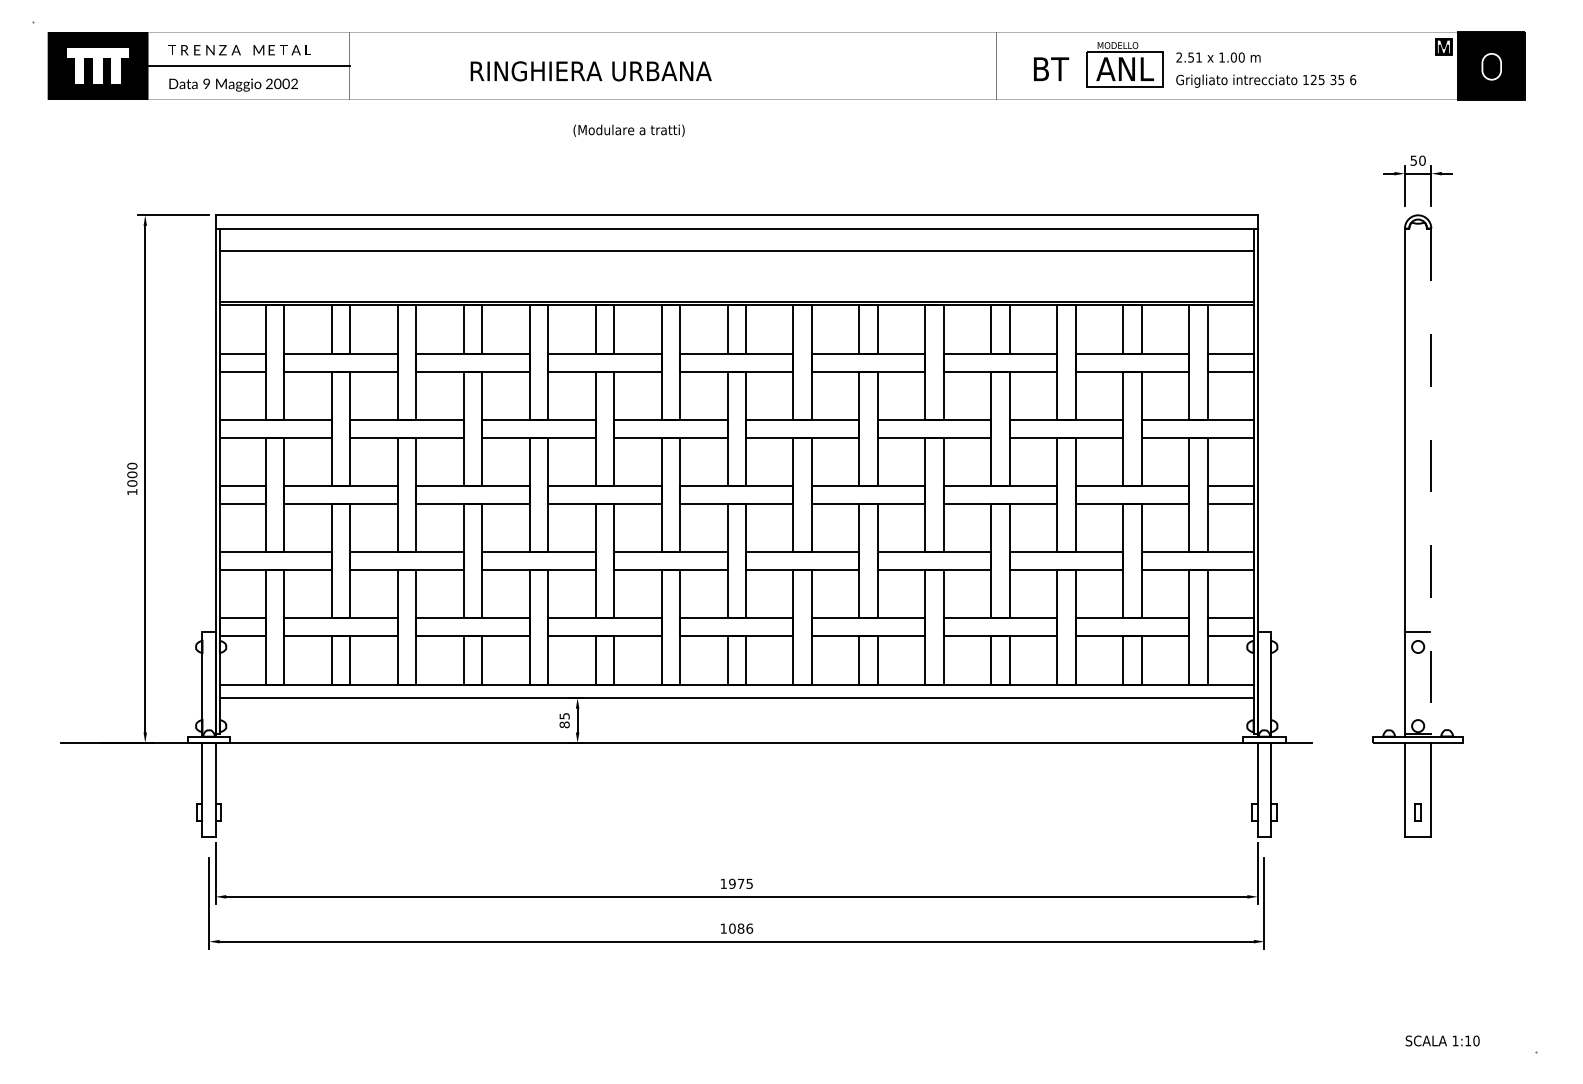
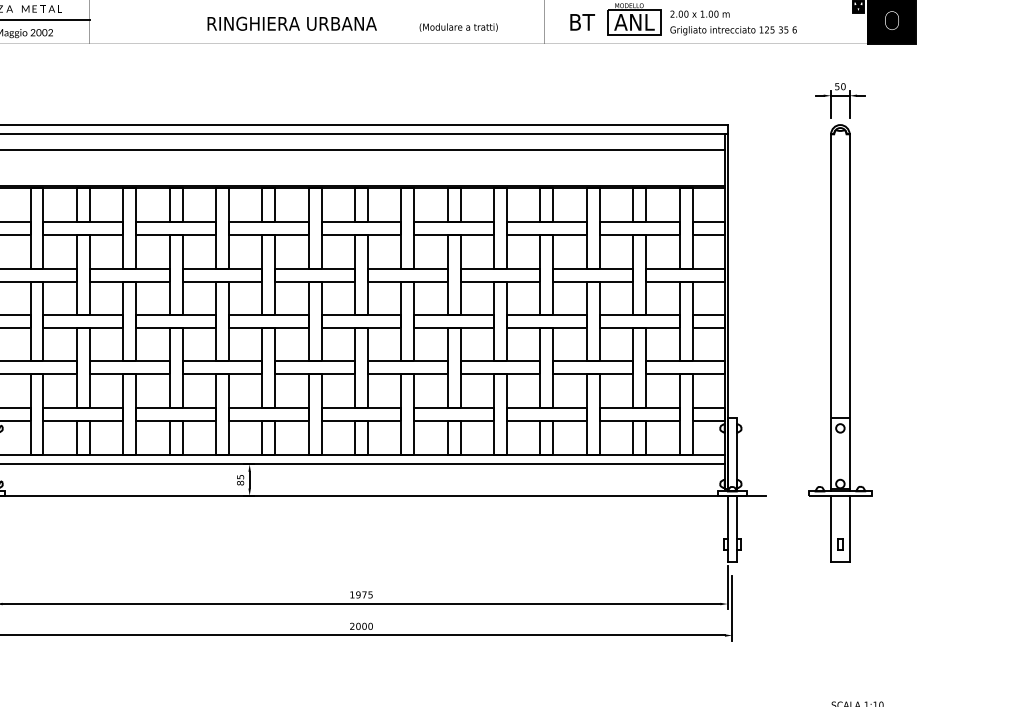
text: (1195, 57) -> (683, 14), 2.51 -> 2.00
text: (590, 71) -> (291, 23), moved
text: (628, 130) -> (458, 27), moved
line: (1431, 483) -> (849, 313), dashed -> solid
text: (736, 928) -> (361, 626), 1086 -> 2000

